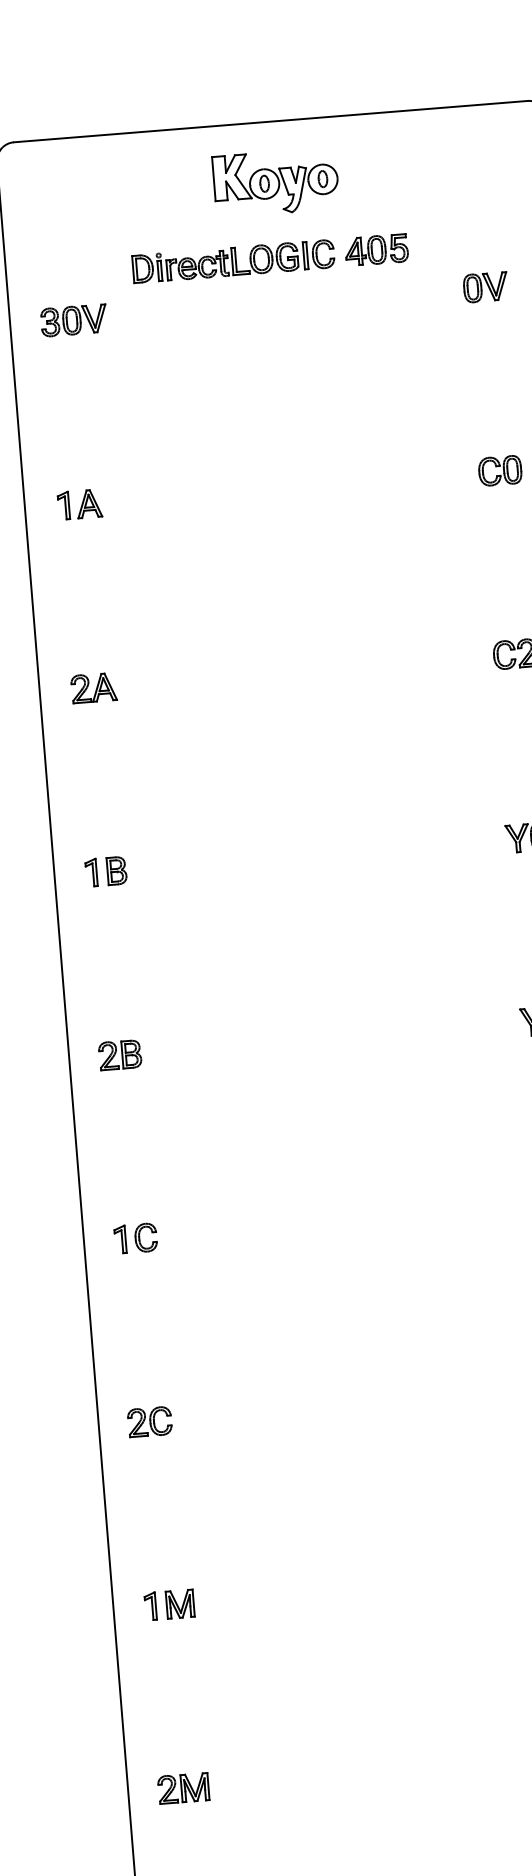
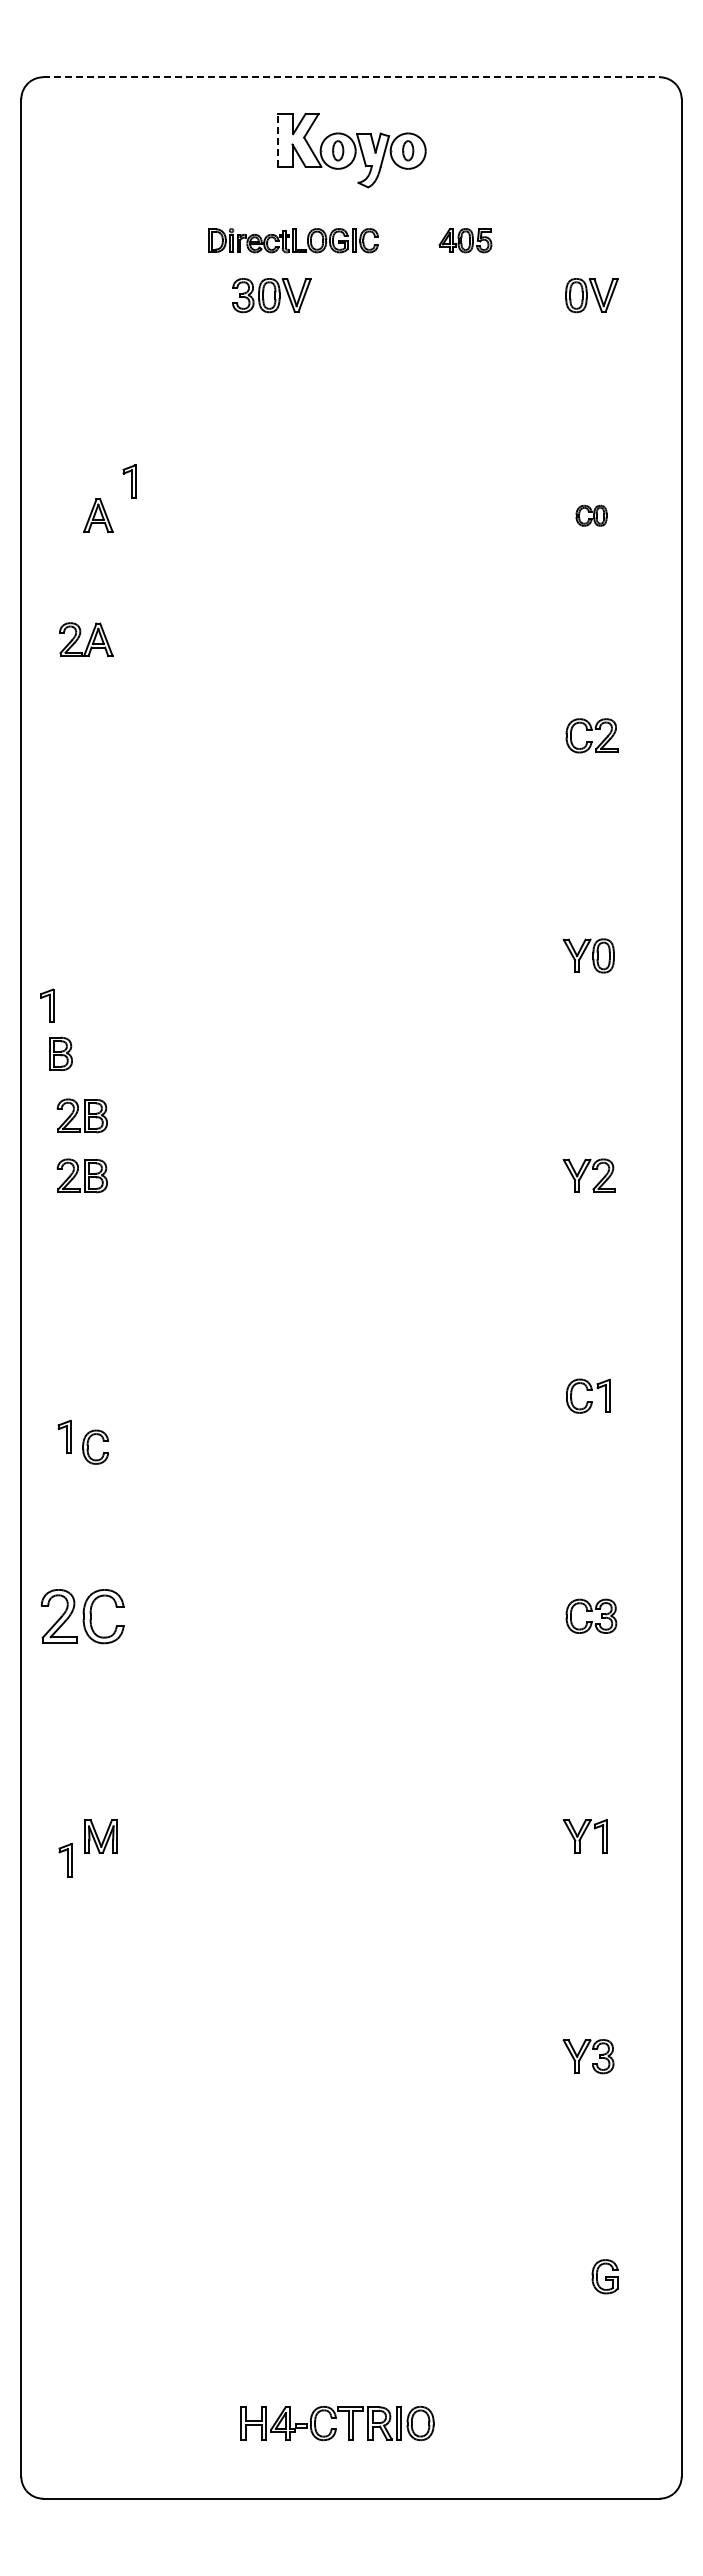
line: (270, 121) -> (351, 77), solid -> dashed
line: (214, 178) -> (278, 139), solid -> dashed
part: (376, 249) -> (465, 240), size x0.7
part: (233, 261) -> (293, 240), size x0.7
part: (73, 320) -> (271, 295), moved
part: (500, 470) -> (591, 515), size x0.6
part: (63, 505) -> (129, 481), moved
part: (94, 687) -> (86, 639), moved
part: (116, 870) -> (60, 1053), moved
part: (91, 872) -> (47, 1005), moved
part: (115, 1004) -> (81, 1115), added
part: (140, 1237) -> (88, 1446), moved
part: (120, 1239) -> (64, 1436), moved
part: (149, 1421) -> (82, 1615), size x1.6
part: (150, 1606) -> (65, 1860), moved
part: (183, 1788) -> (87, 2056), removed

